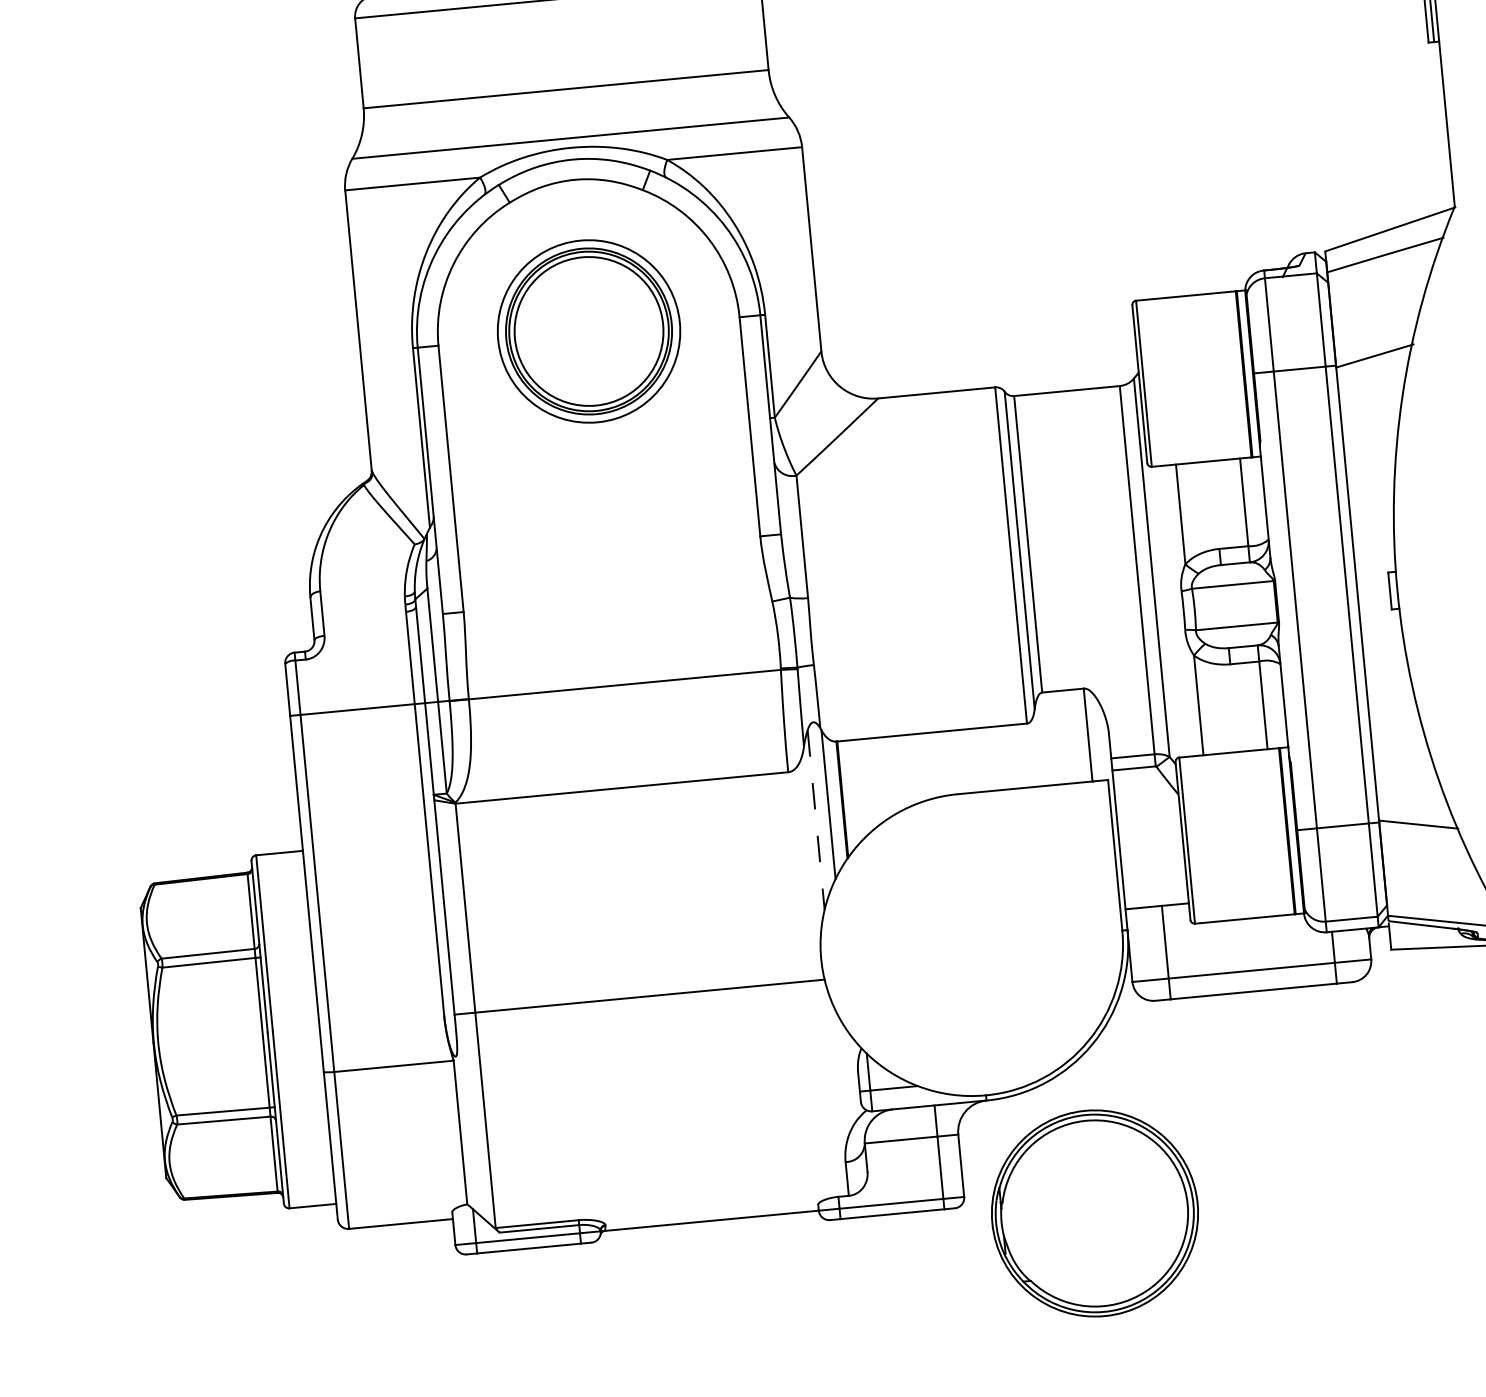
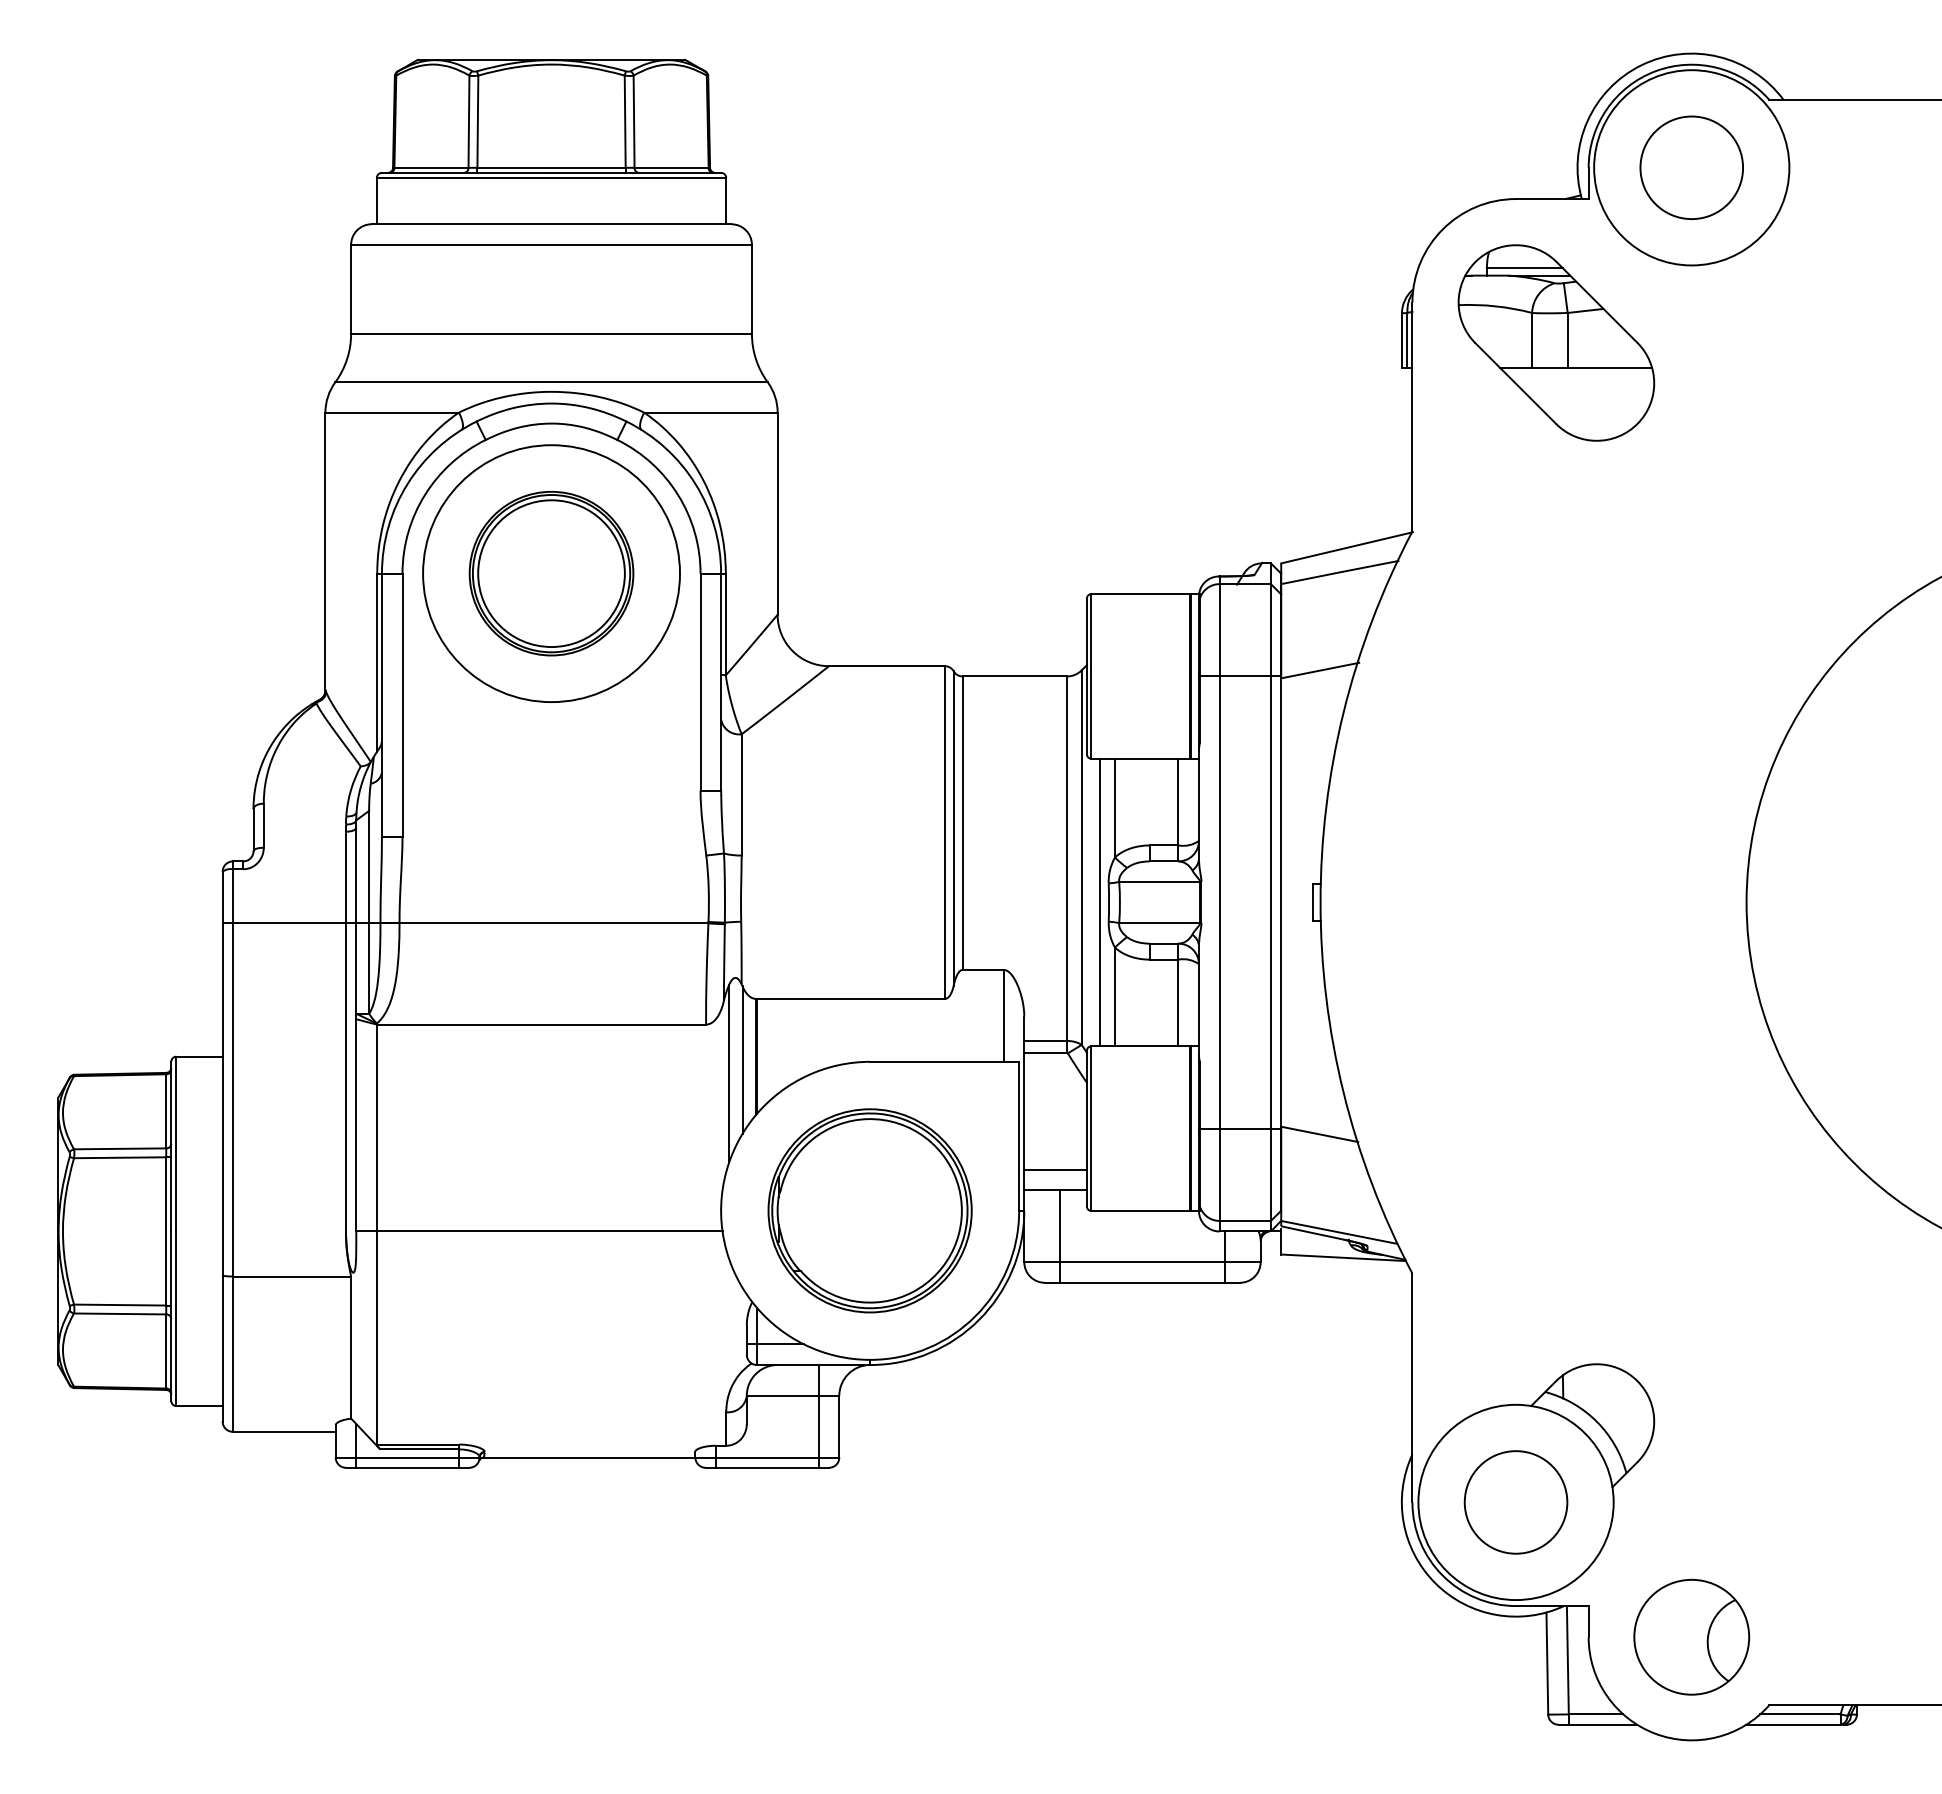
circle: (588, 331) -> (551, 573), size x1.43
line: (1175, 611) -> (1100, 902), added
line: (816, 820) -> (729, 1074), dashed -> solid
line: (1155, 885) -> (1055, 1169), added
part: (1094, 1213) -> (869, 1210), moved

